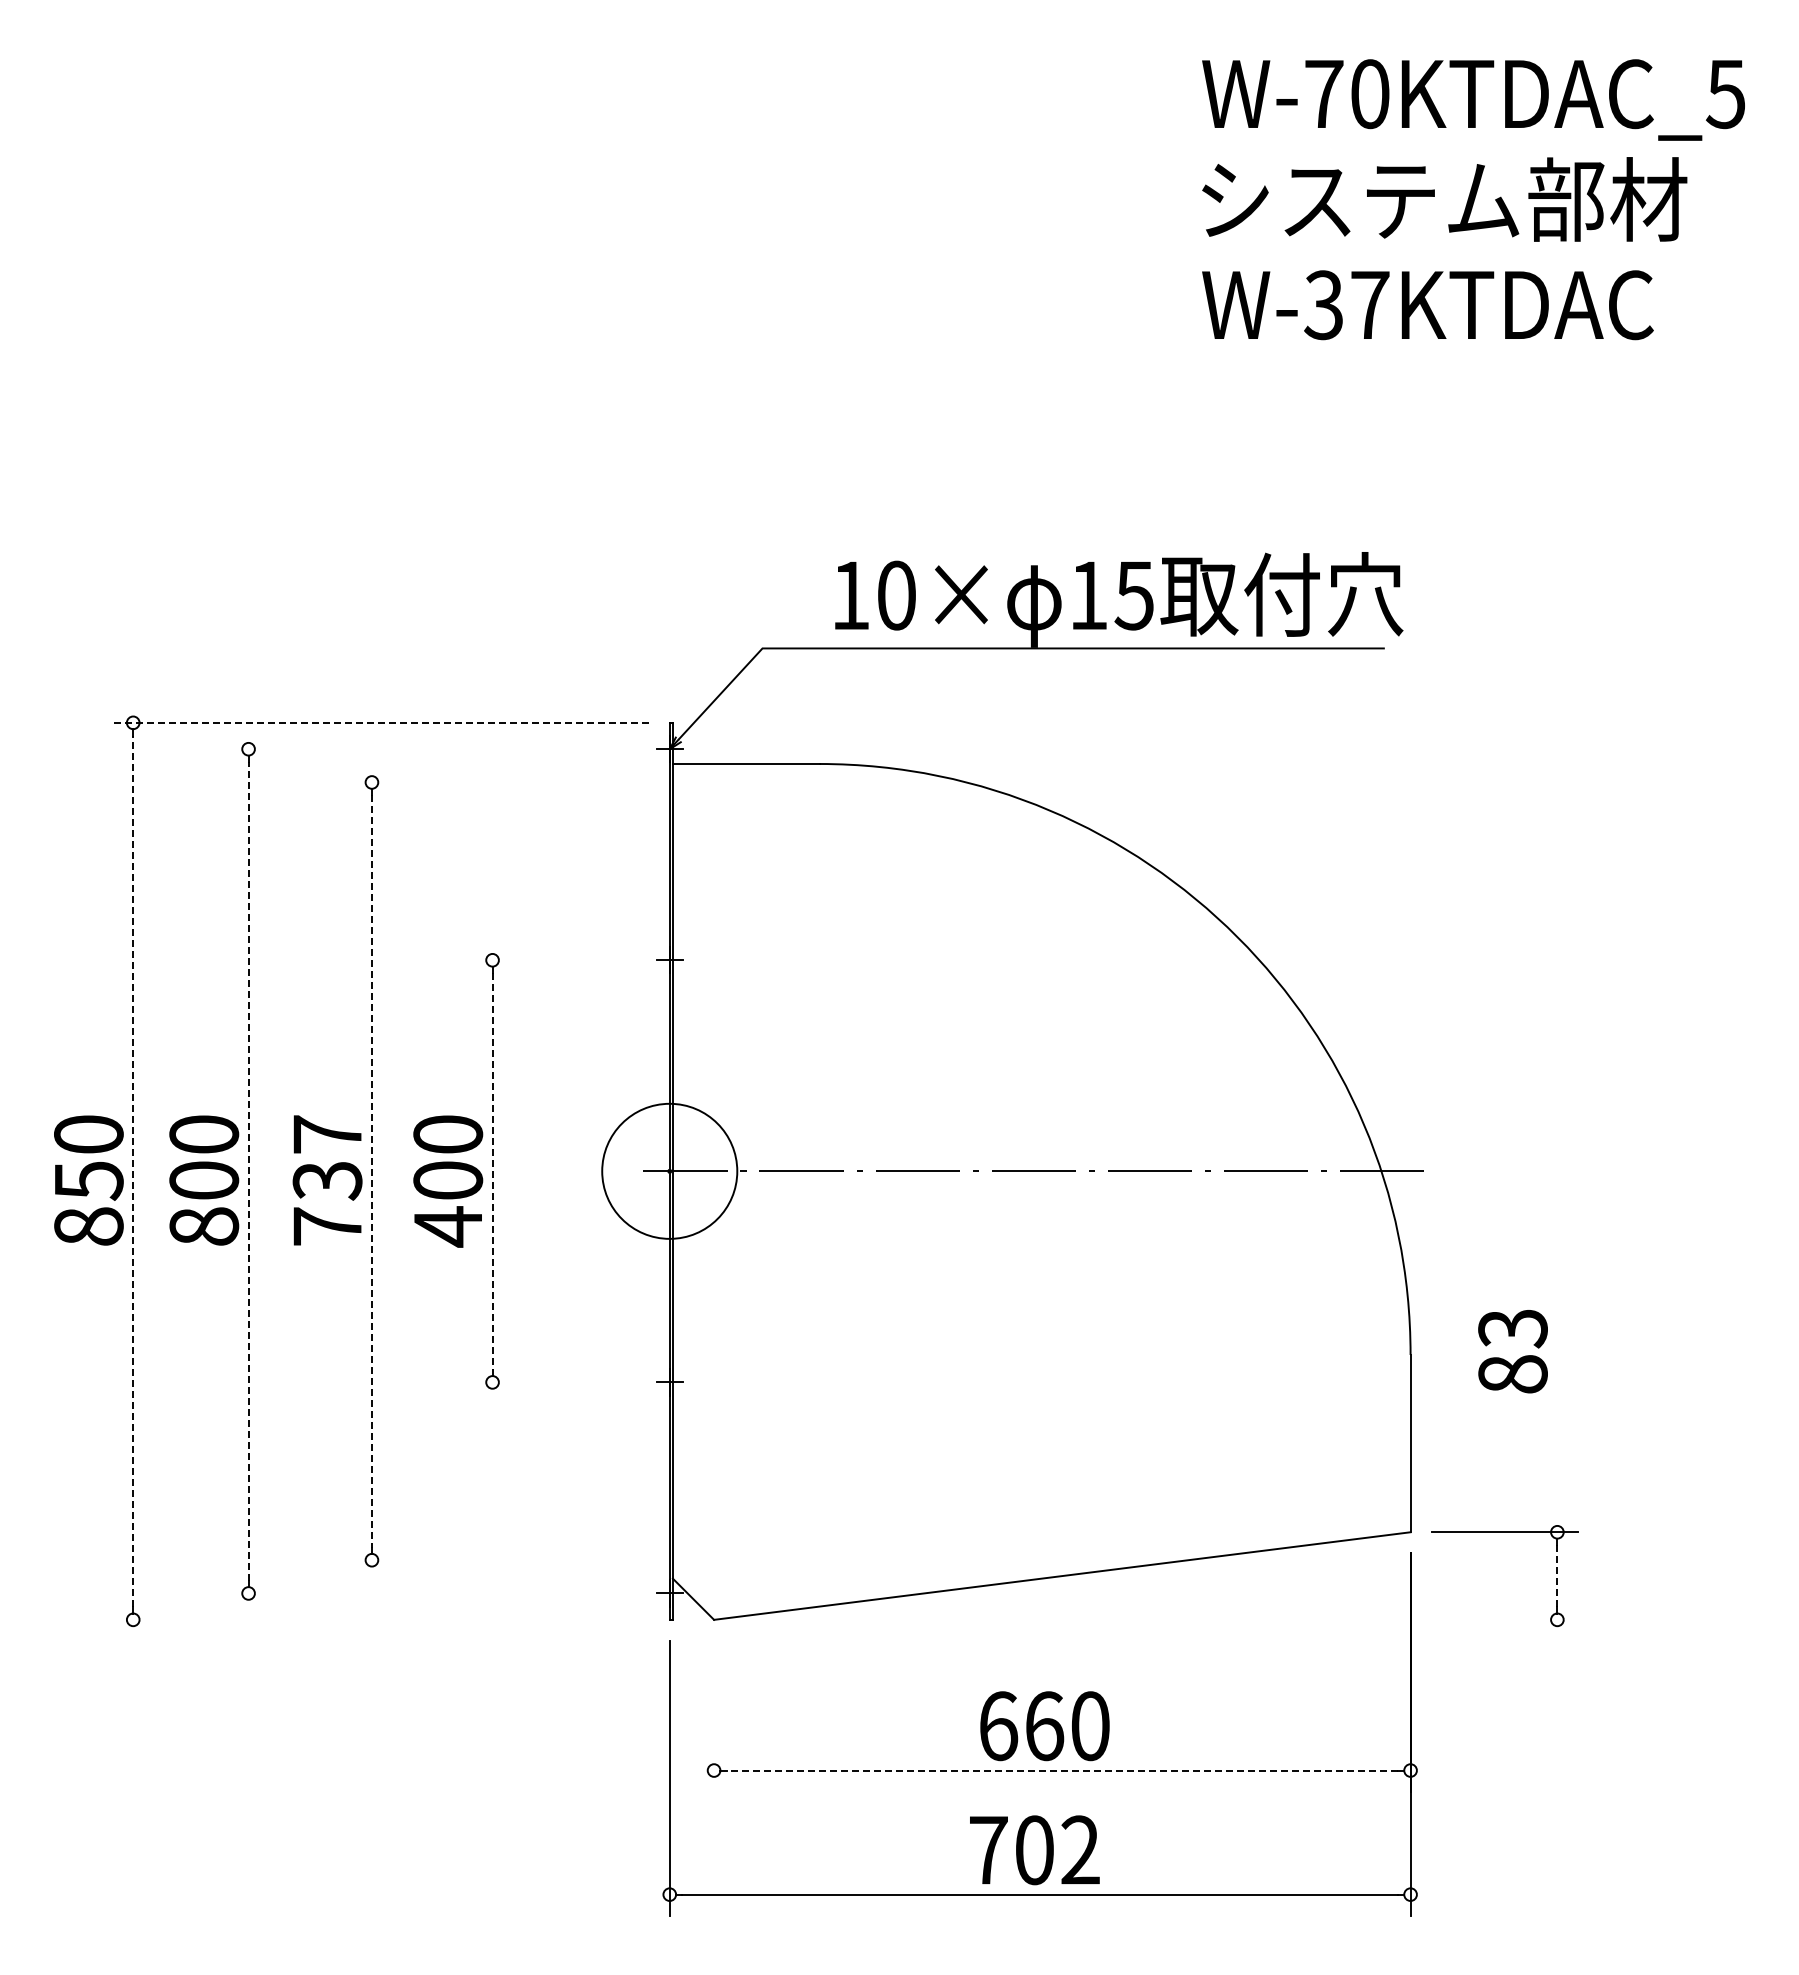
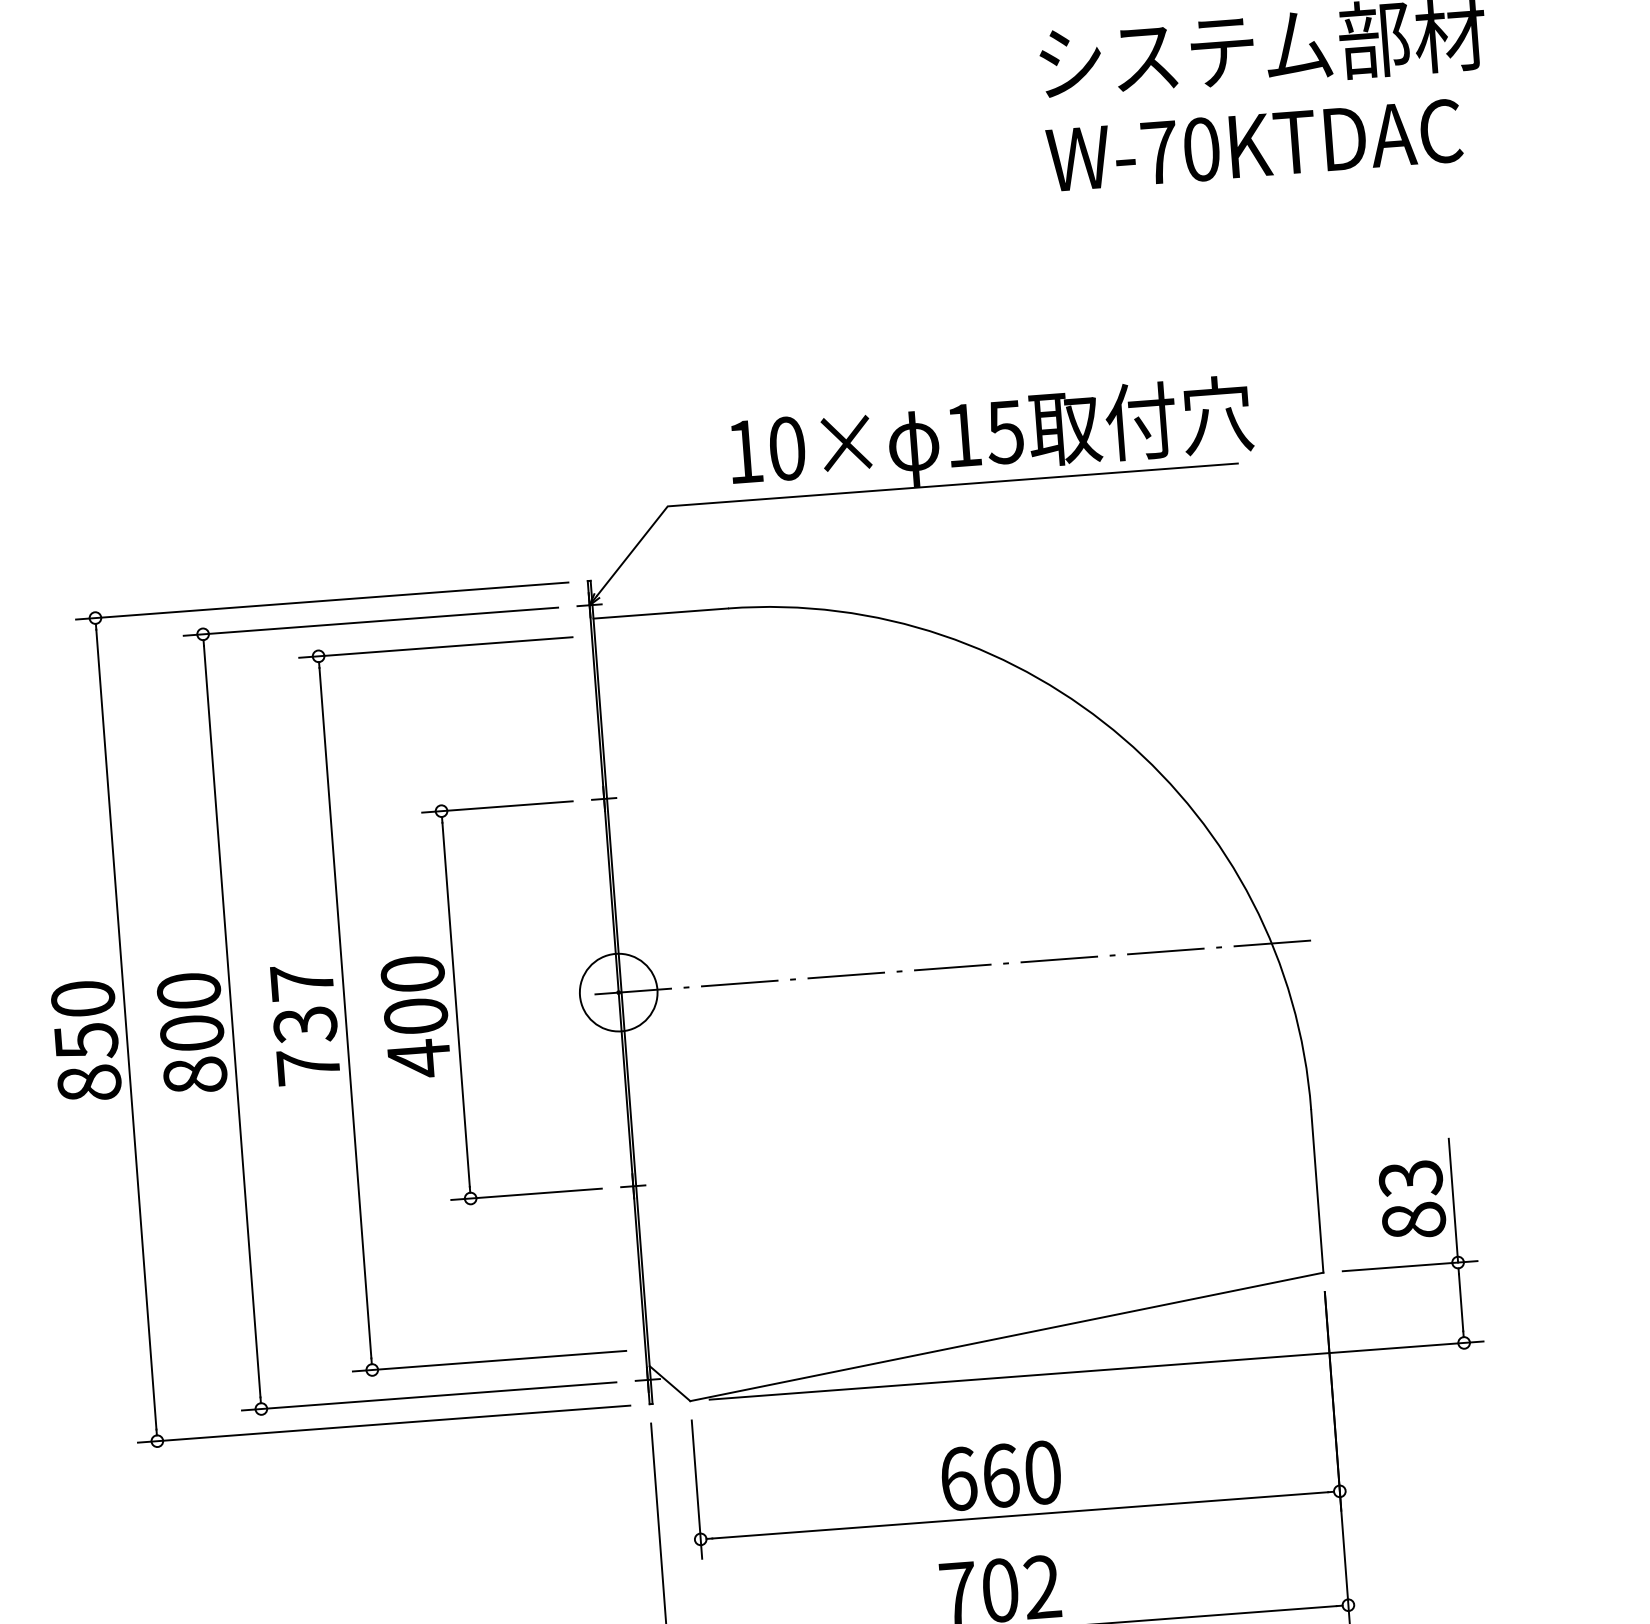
text: (1346, 305) -> (1179, 151), W-37KTDAC -> W-70KTDAC
line: (379, 722) -> (321, 600), dashed -> solid
line: (431, 749) -> (370, 621), added
line: (499, 782) -> (435, 647), added
line: (553, 960) -> (497, 807), added
line: (248, 1170) -> (232, 1020), dashed -> solid
line: (133, 1171) -> (126, 1029), dashed -> solid
line: (371, 1171) -> (345, 1013), dashed -> solid
line: (492, 1171) -> (456, 1004), dashed -> solid
circle: (669, 1171) -> (618, 992), size x0.62
text: (1512, 1351) -> (1411, 1199), moved
line: (553, 1382) -> (526, 1194), added
line: (1557, 1464) -> (1453, 1200), added
line: (499, 1560) -> (489, 1361), added
line: (1557, 1575) -> (1461, 1302), dashed -> solid
line: (431, 1593) -> (429, 1396), added
line: (380, 1619) -> (384, 1423), added
line: (1156, 1619) -> (1096, 1370), added
line: (714, 1715) -> (697, 1488), added
line: (1062, 1770) -> (1020, 1515), dashed -> solid

